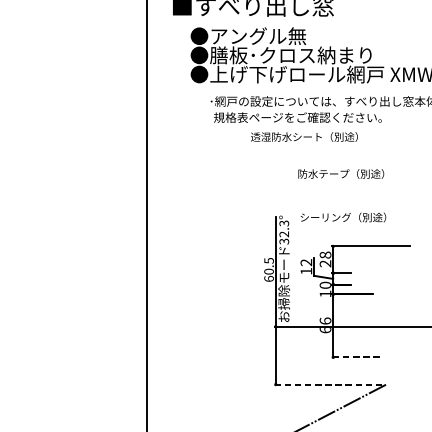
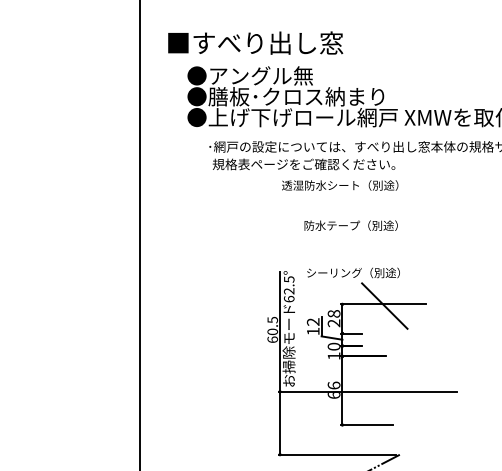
text: (304, 137) -> (340, 185), moved
text: (283, 232) -> (288, 289), 32.3° -> 62.5°
line: (371, 247) -> (384, 305), added
line: (356, 357) -> (367, 425), dashed -> solid
line: (327, 384) -> (336, 454), dashed -> solid

